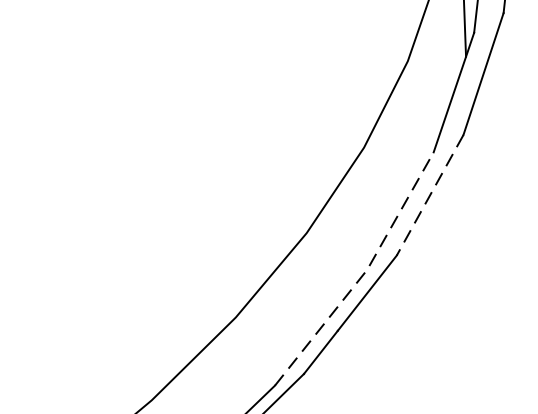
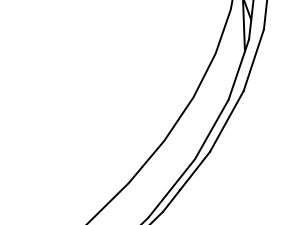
line: (429, 195) -> (226, 121), dashed -> solid
line: (364, 272) -> (193, 160), dashed -> solid

